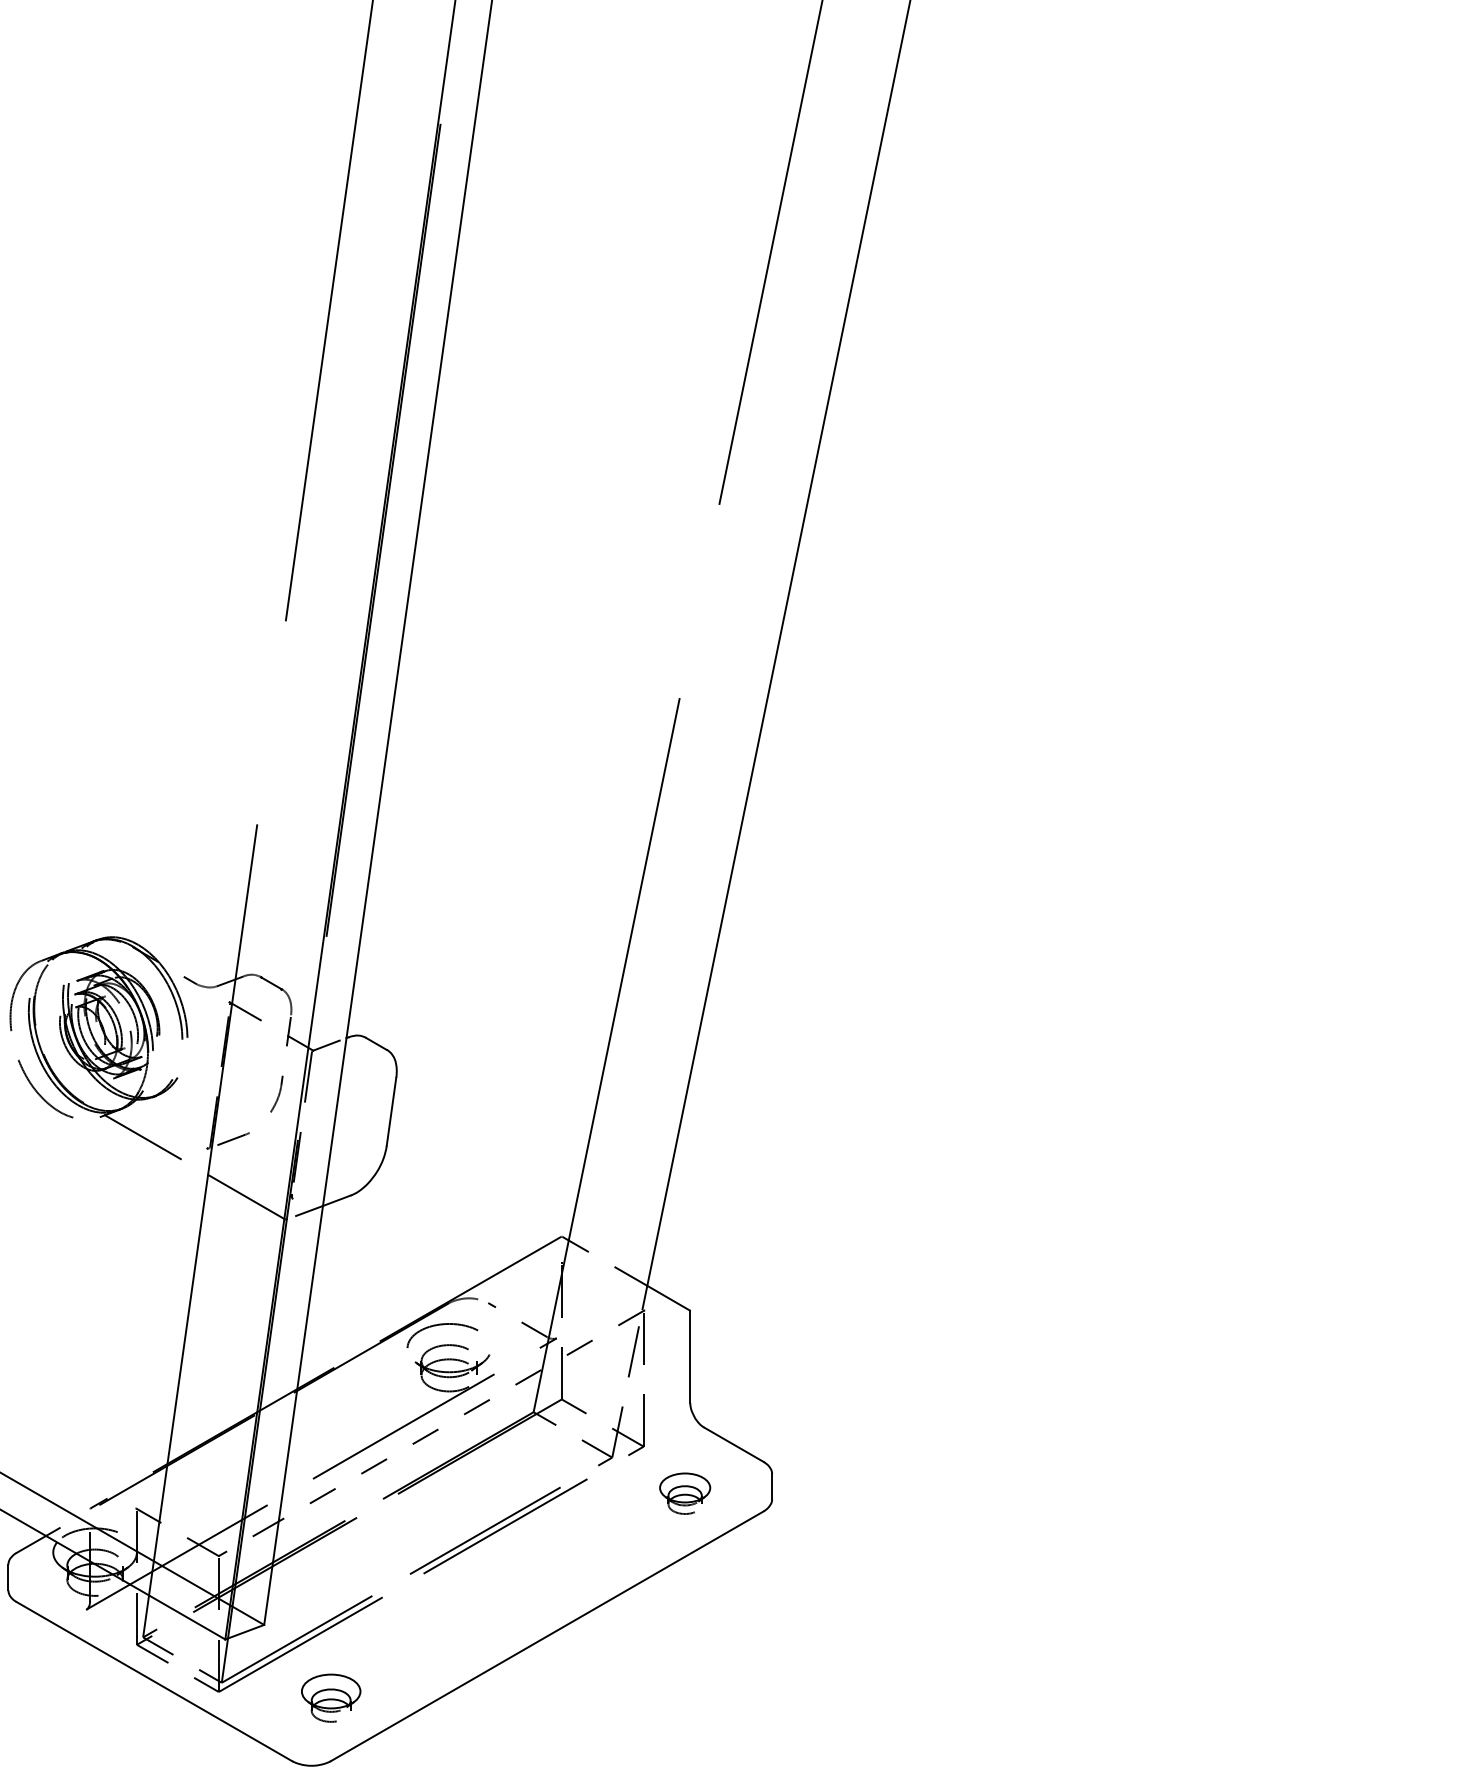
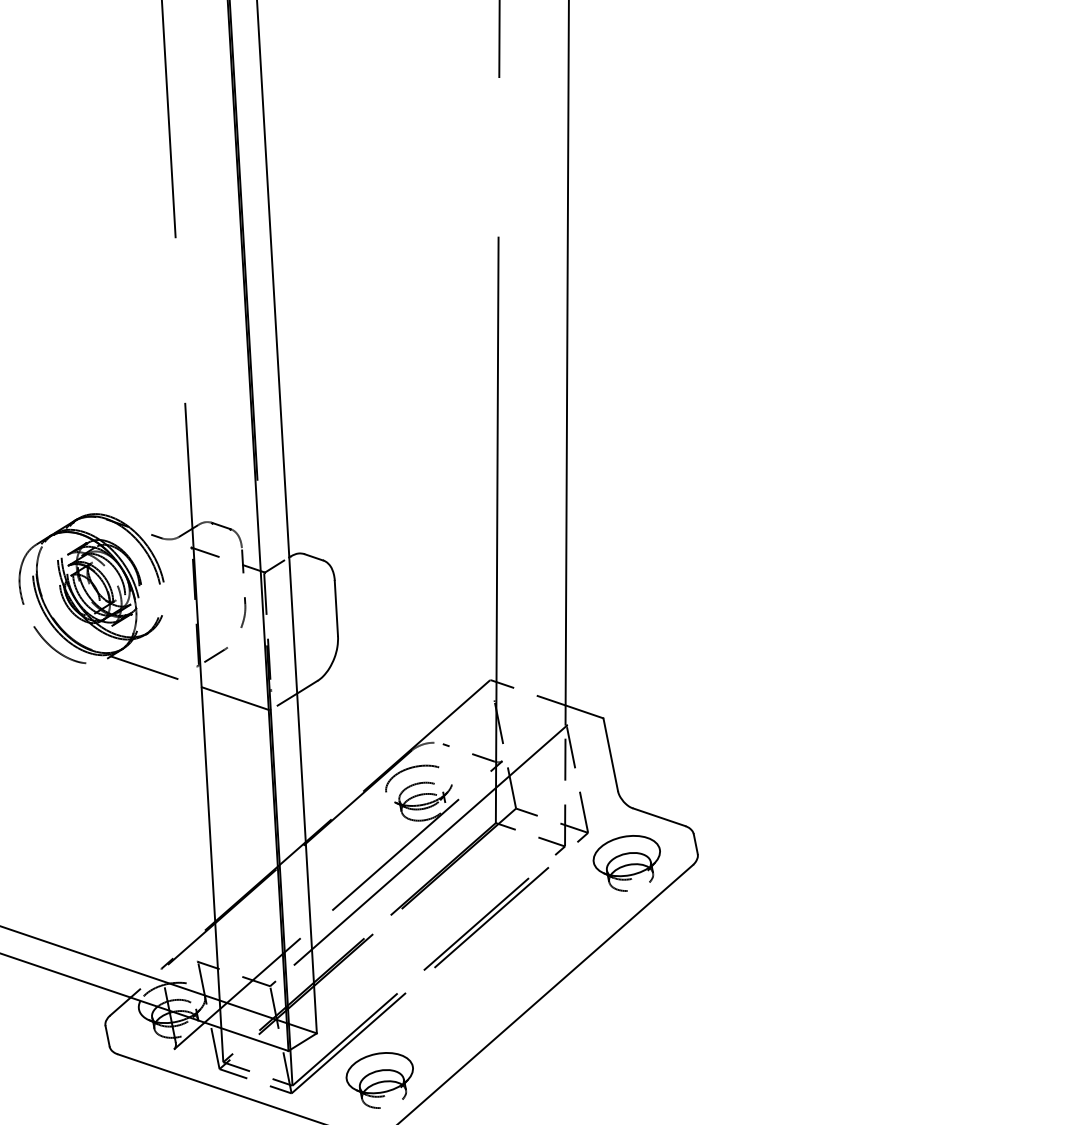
line: (460, 1416) -> (438, 837), dashed -> solid
part: (684, 1493) -> (627, 863), size x1.67
part: (330, 1697) -> (380, 1080), size x1.43

